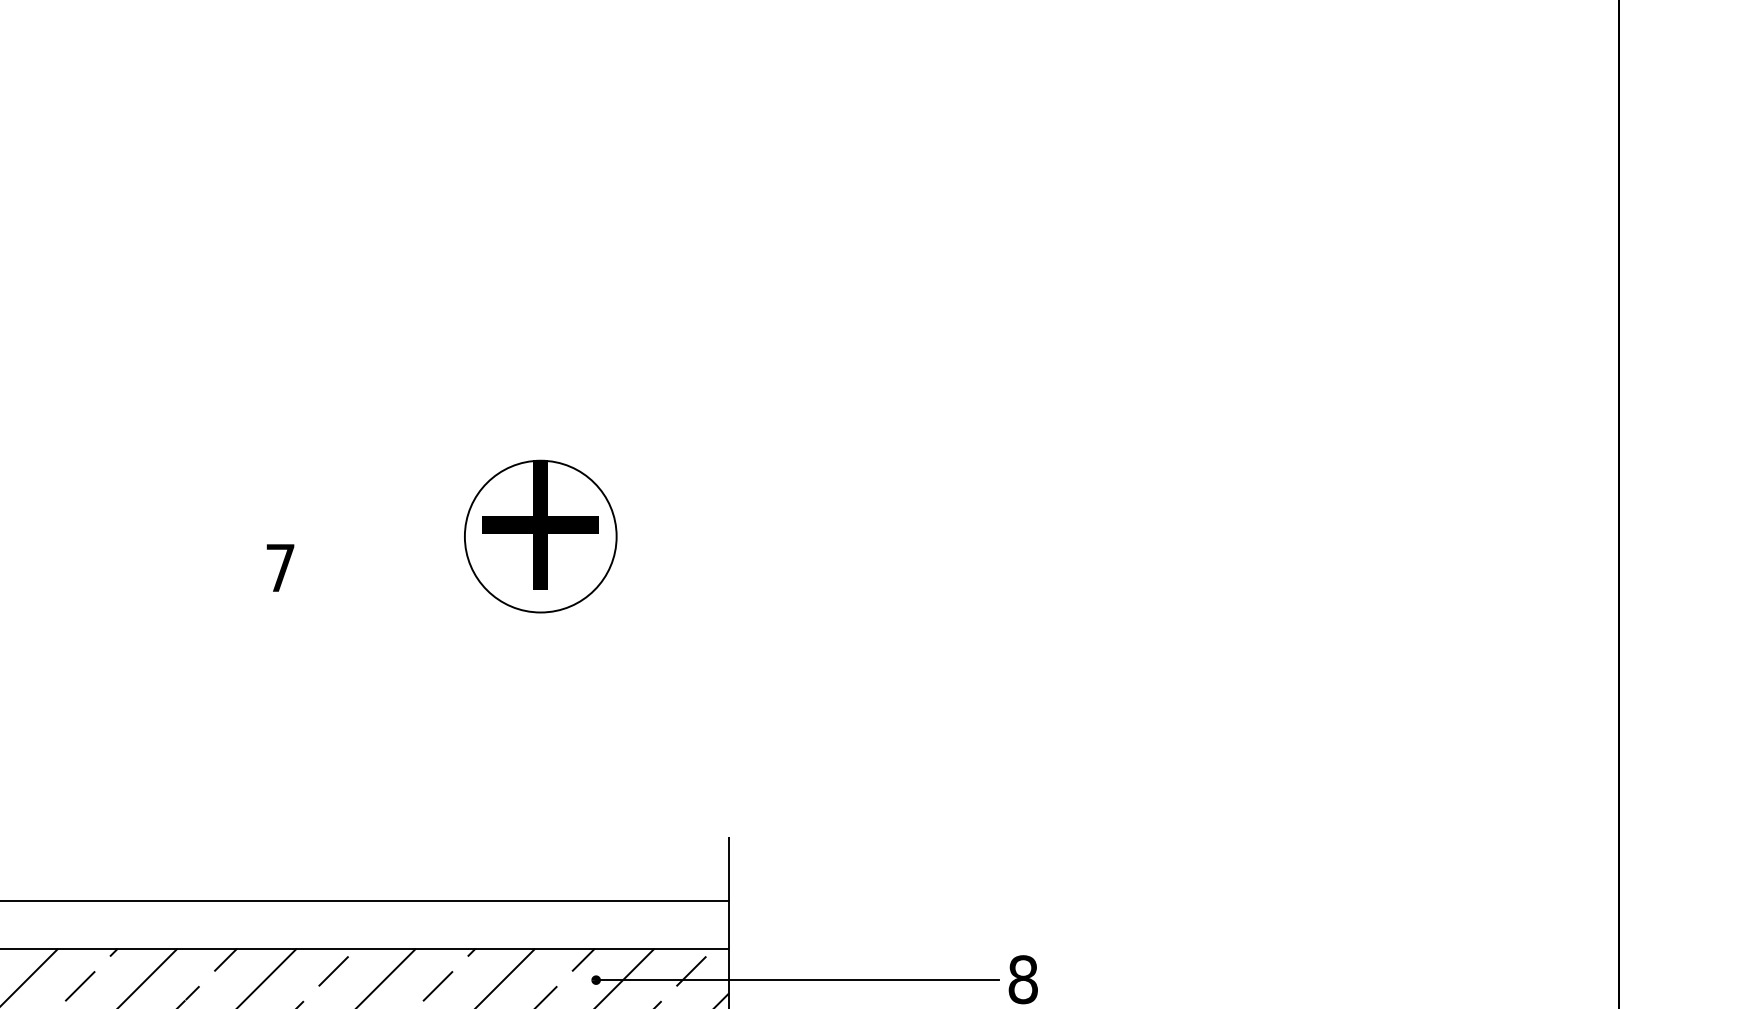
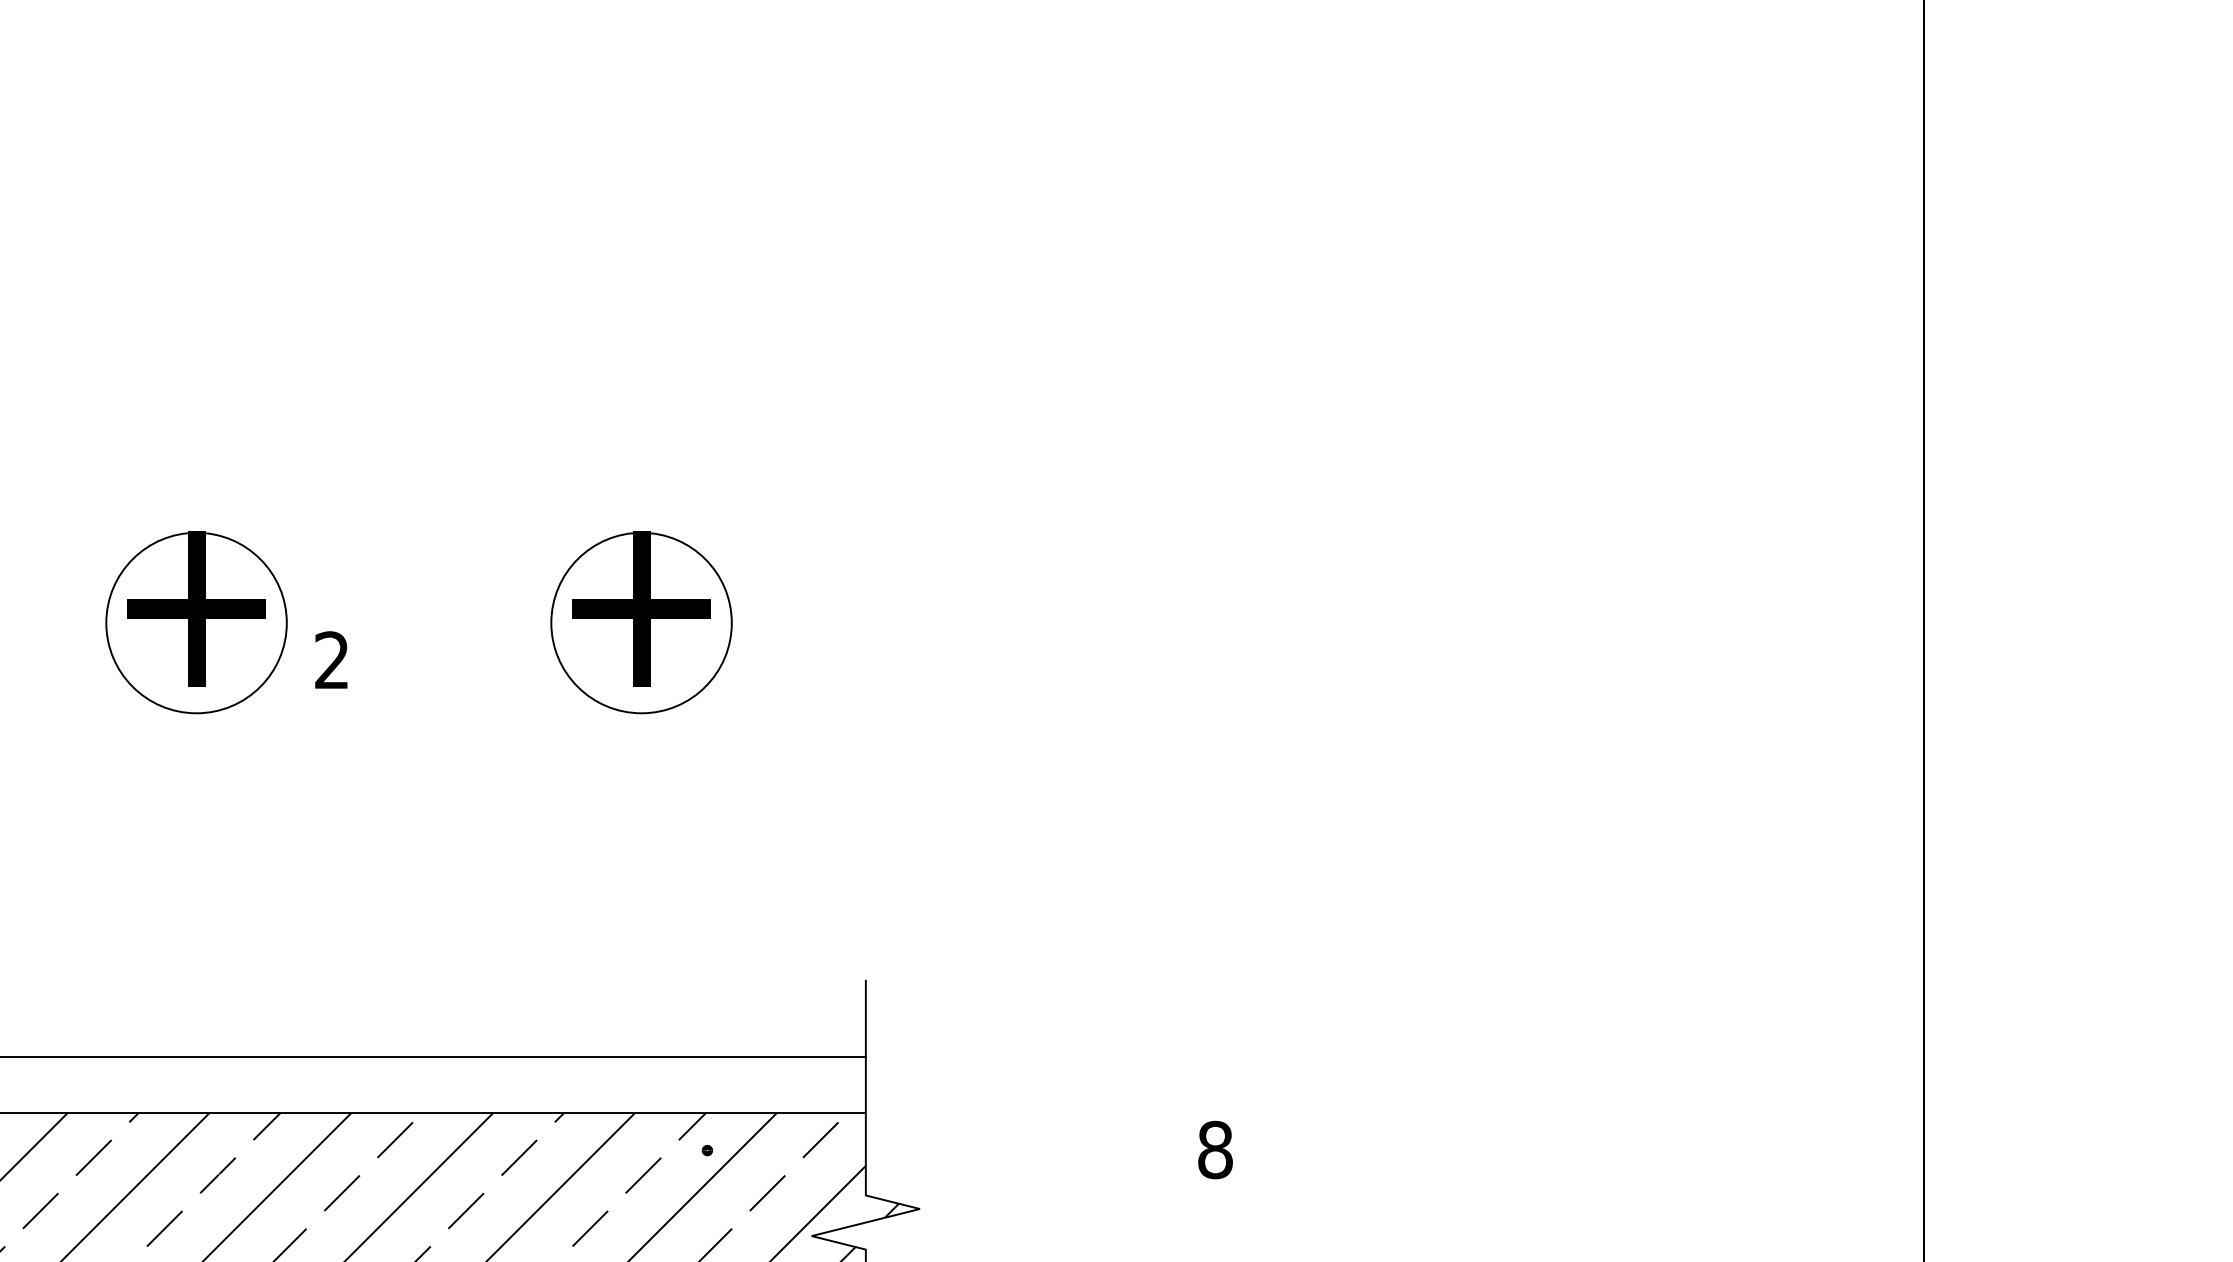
part: (166, 536) -> (196, 622), added
text: (280, 567) -> (331, 659), 7 -> 2
line: (797, 980) -> (946, 1150), removed

